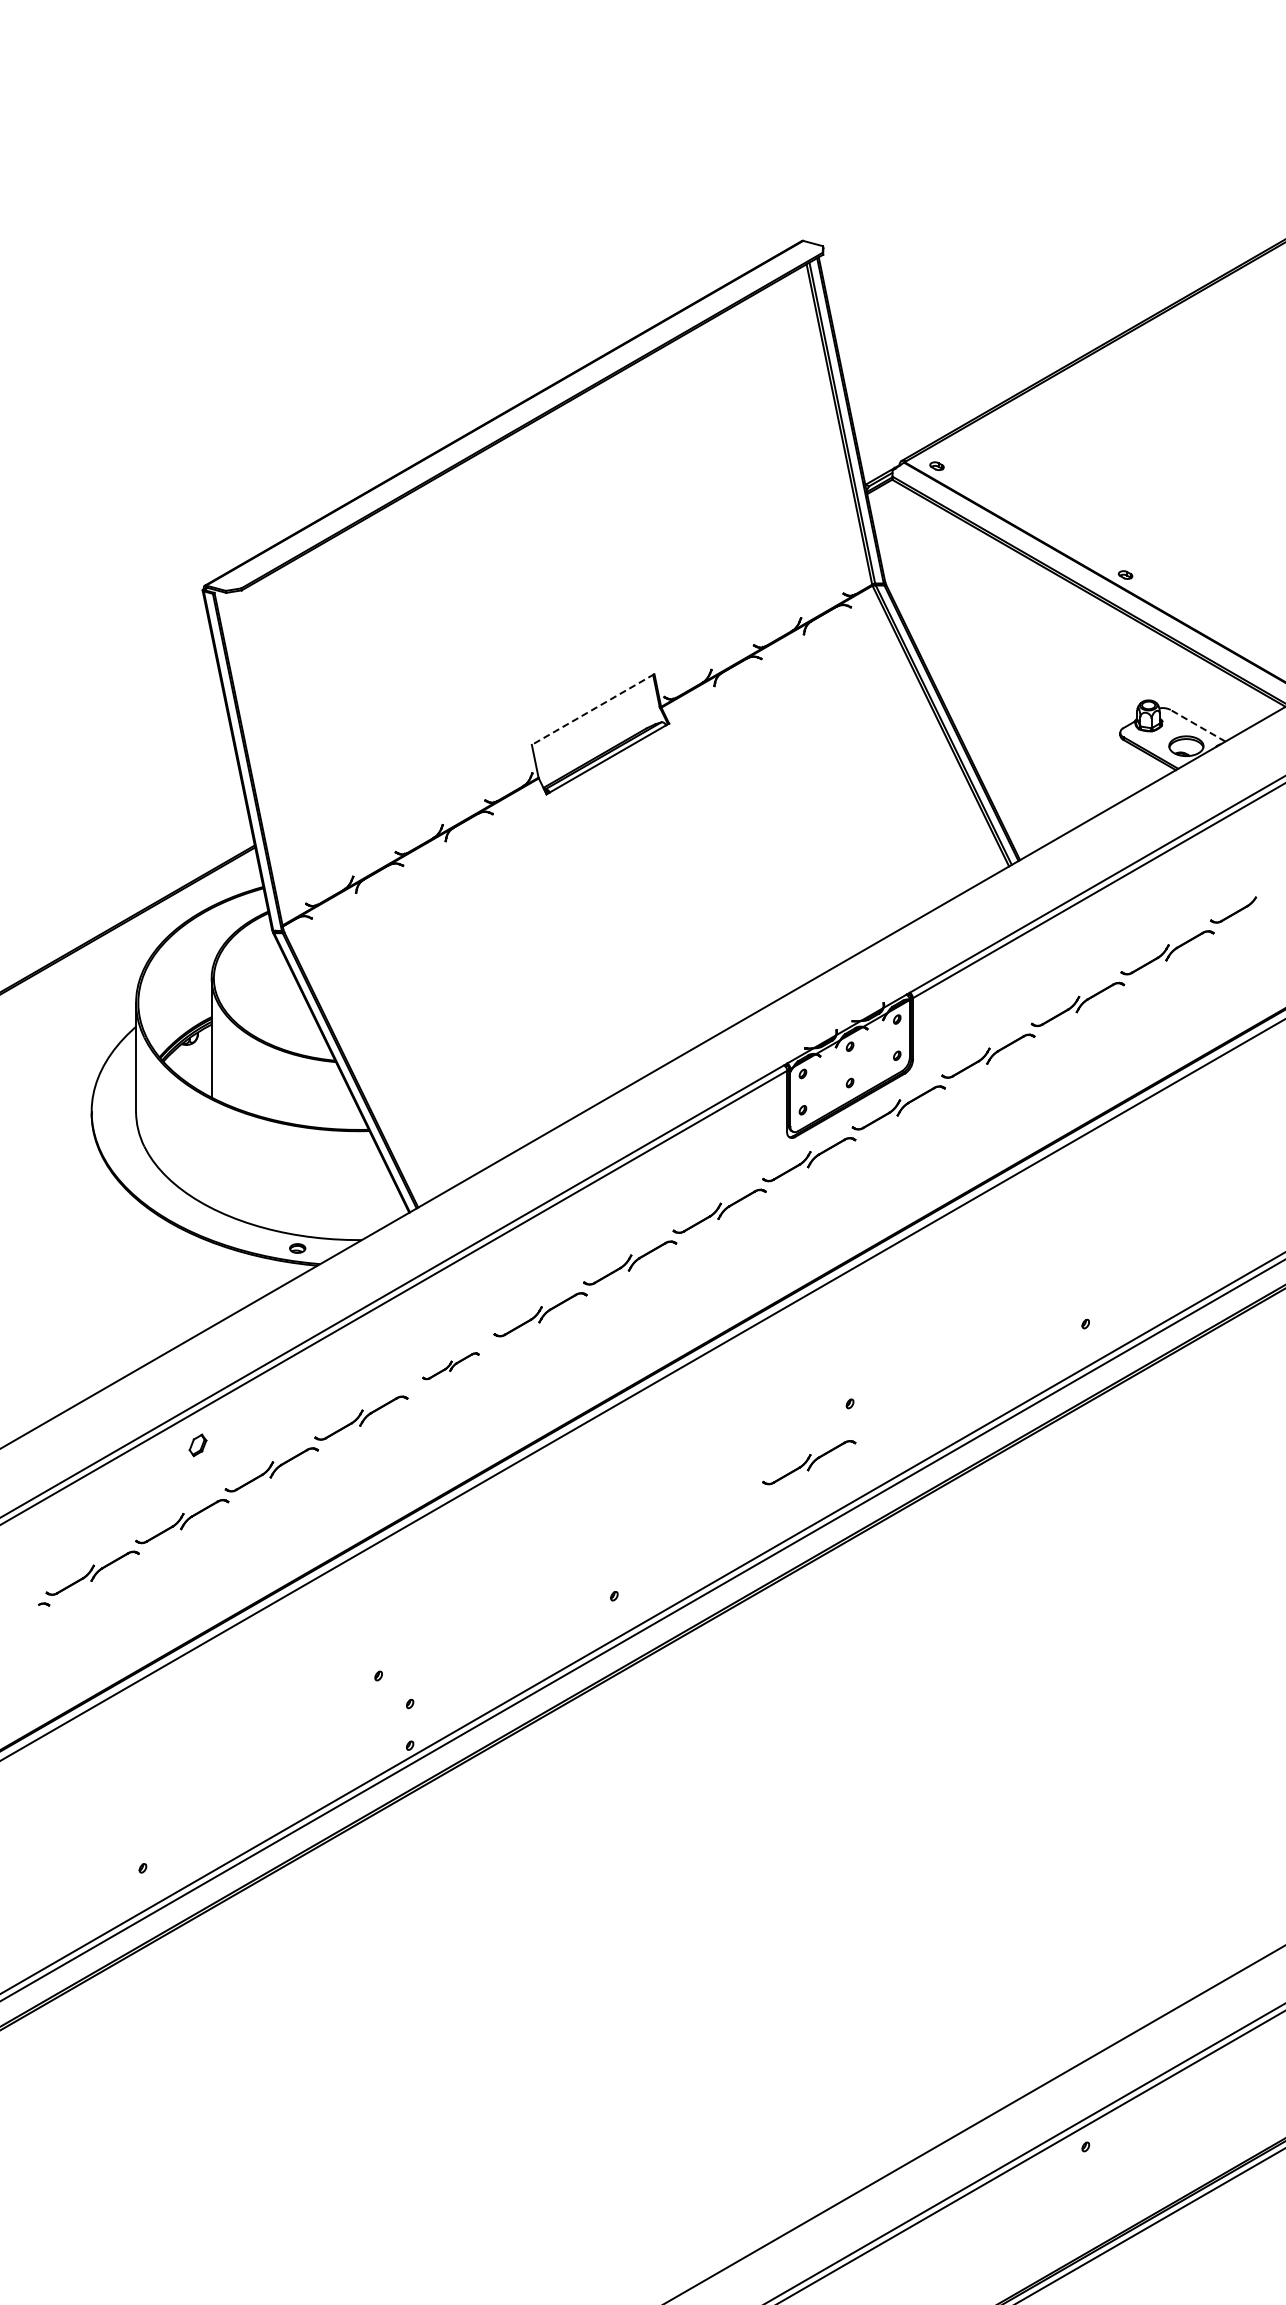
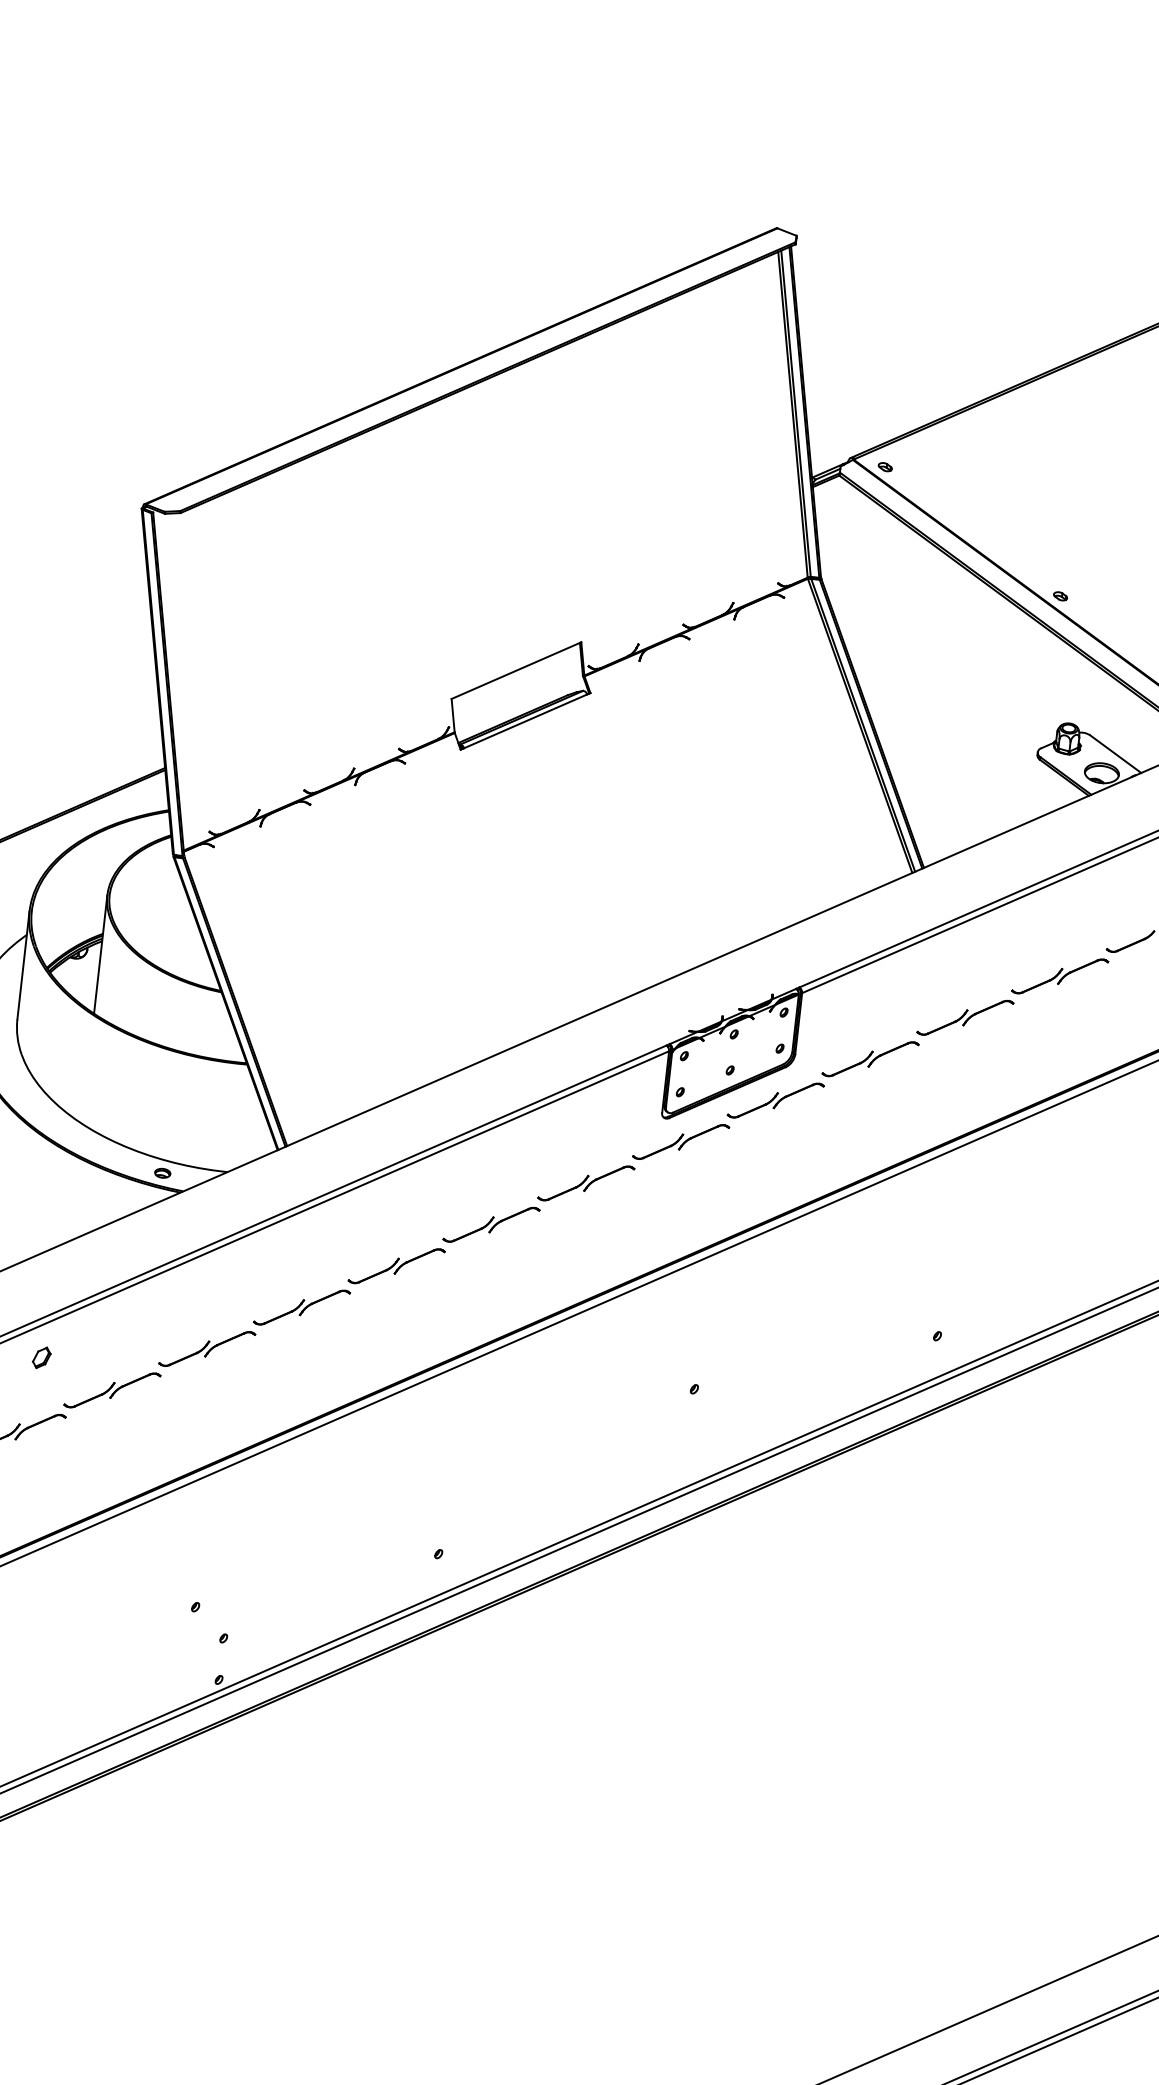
line: (593, 709) -> (516, 670), dashed -> solid
line: (1198, 725) -> (1116, 753), dashed -> solid
part: (450, 1365) -> (301, 1306), size x1.67
part: (809, 1462) -> (647, 1443), removed

